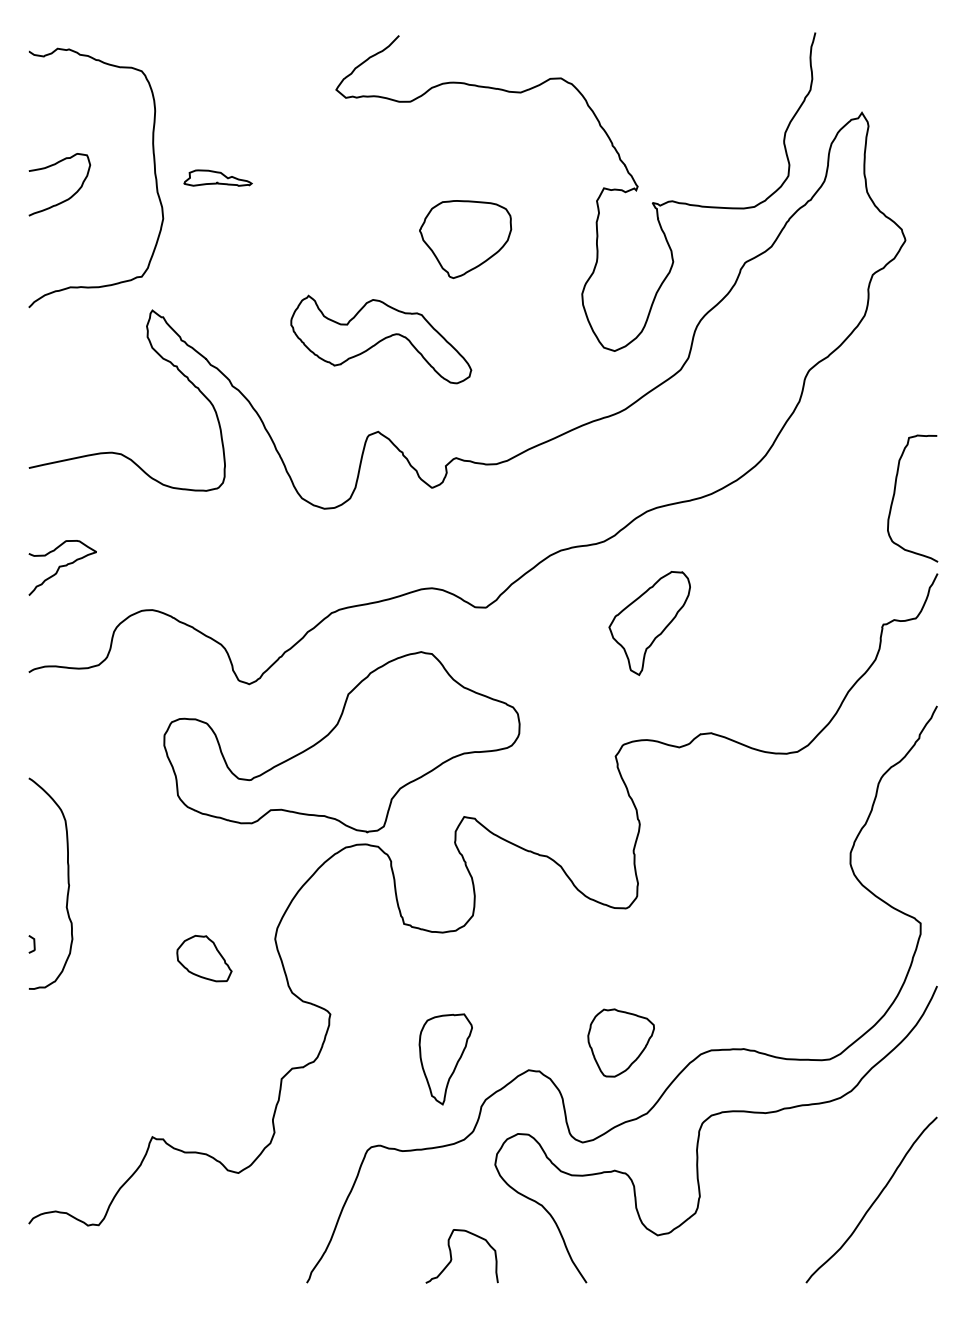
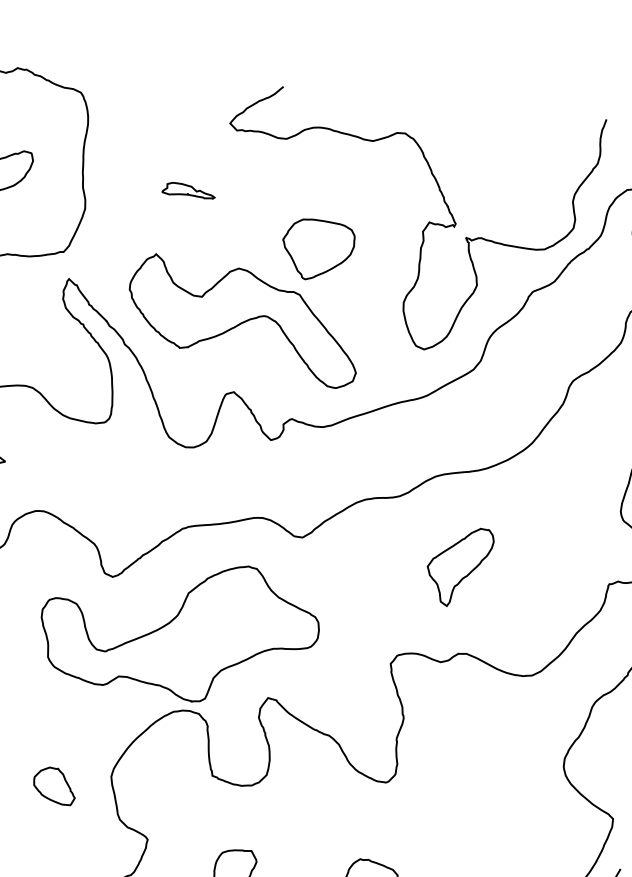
part: (217, 177) -> (188, 190), moved
part: (381, 339) -> (244, 320), size x1.67
part: (649, 623) -> (459, 566), moved

